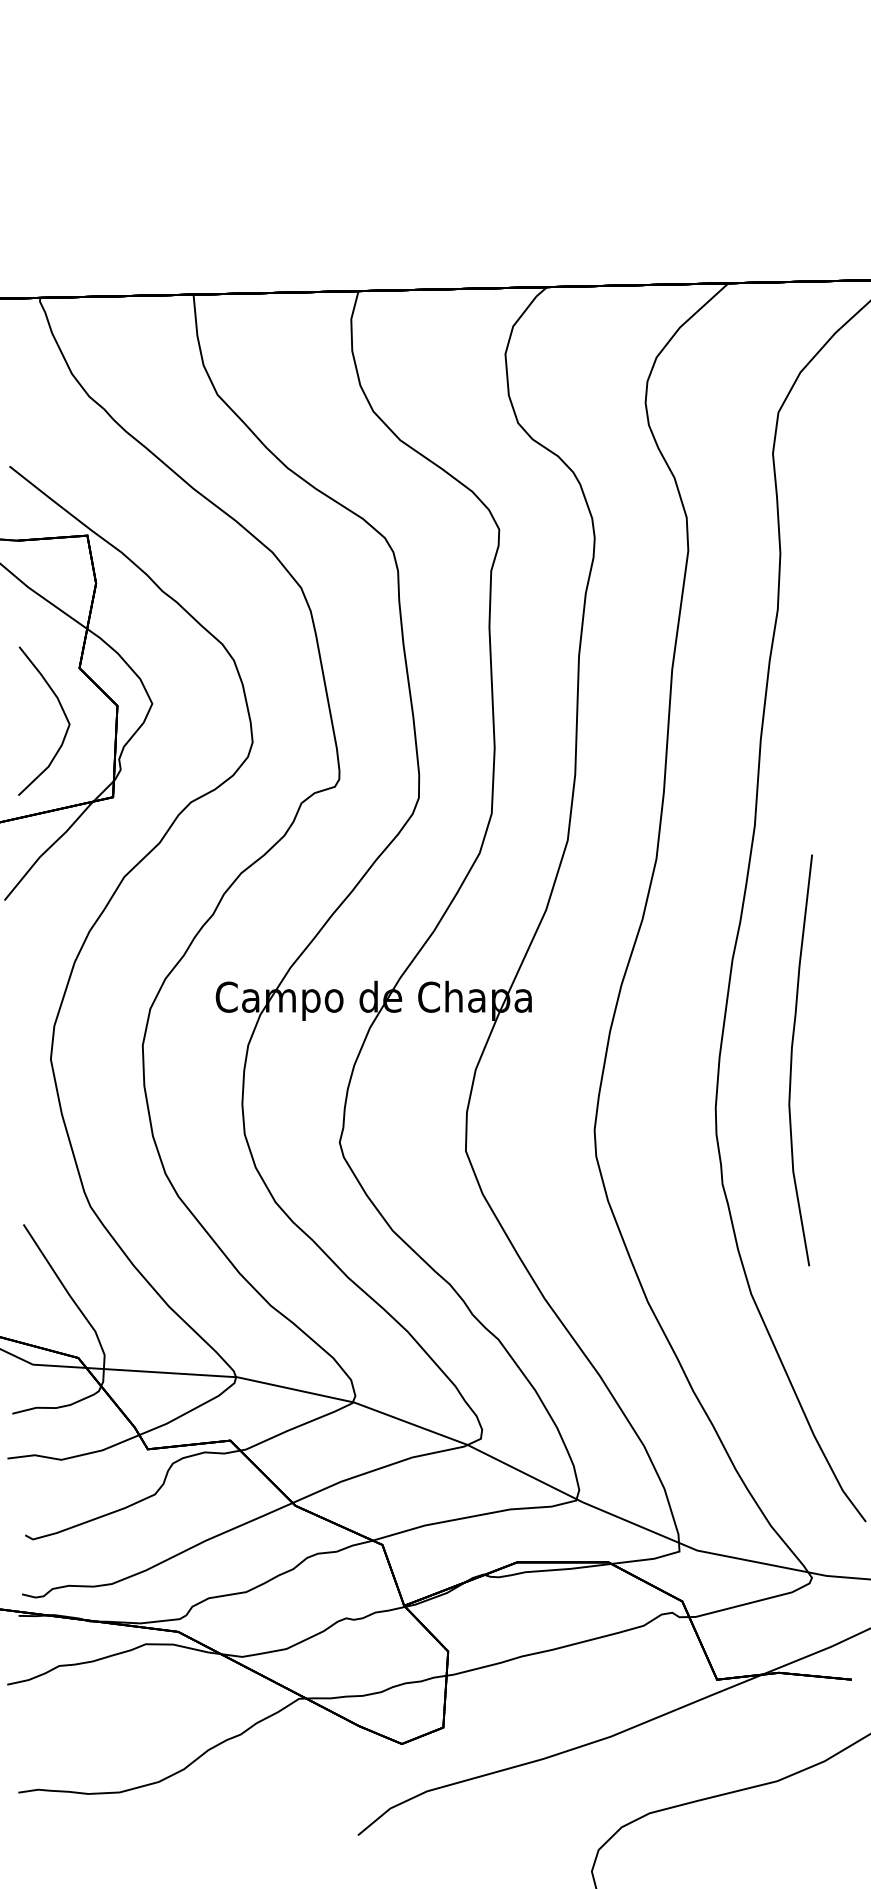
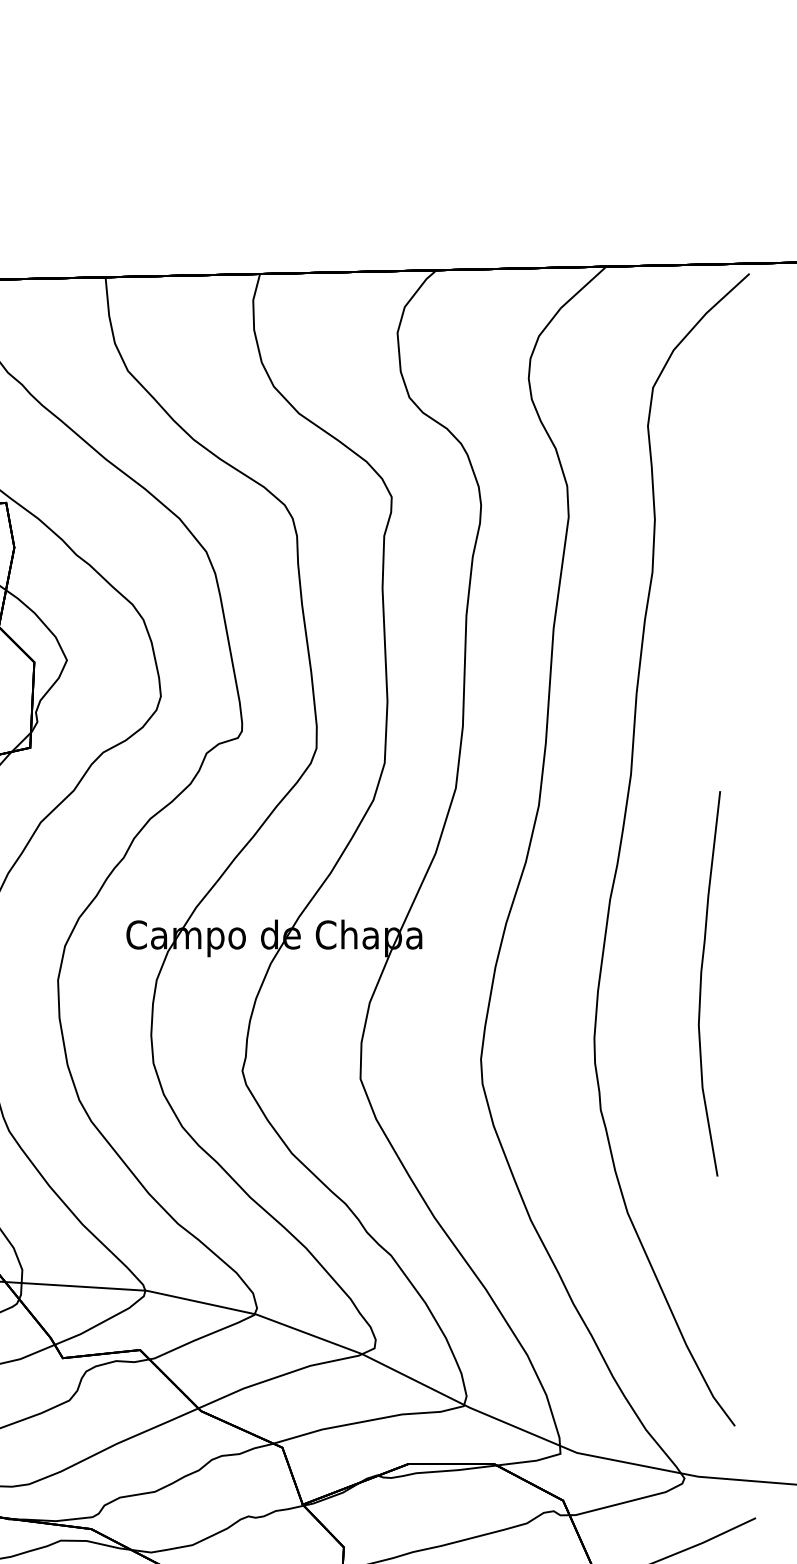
curve: (792, 1060) -> (701, 983), moved

